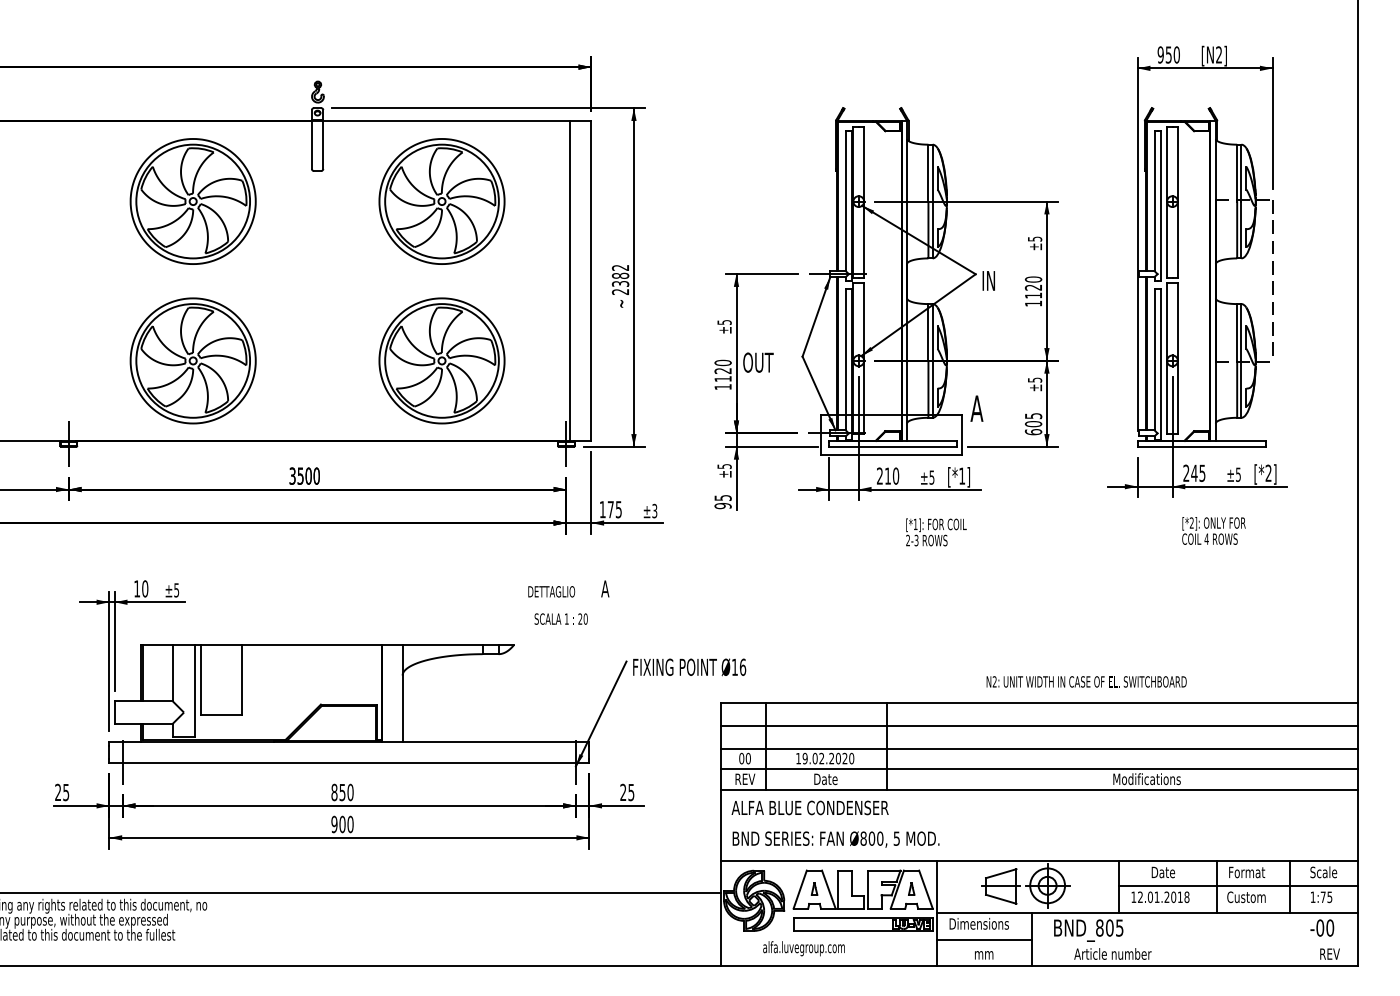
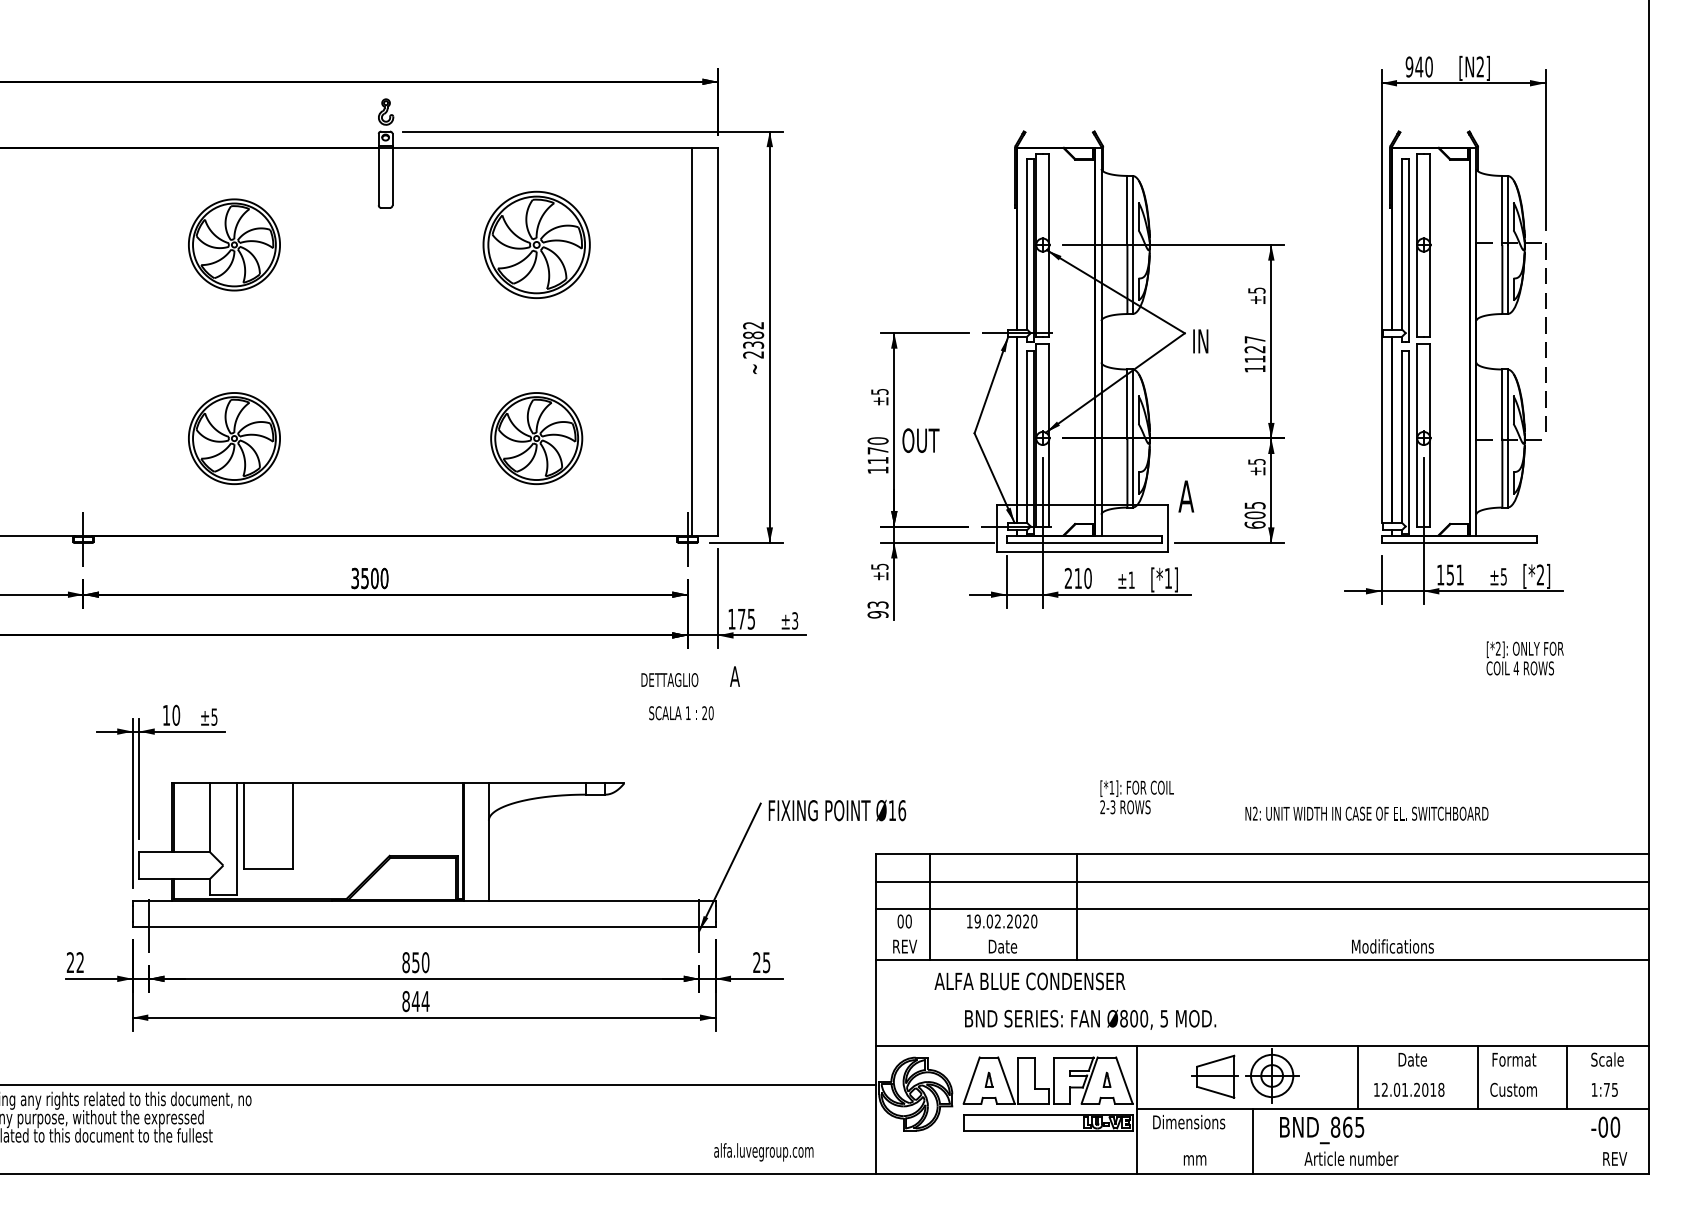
text: (1168, 54) -> (1418, 66), 950 -> 940
part: (192, 201) -> (233, 244), size x0.6
part: (441, 201) -> (536, 244), size x0.7
text: (1033, 279) -> (1255, 339), 1120 -> 1127
part: (192, 360) -> (233, 438), size x0.6
part: (441, 360) -> (536, 438), size x0.6
text: (722, 371) -> (877, 451), 1120 -> 1170
text: (1194, 472) -> (1450, 574), 245 -> 151
text: (931, 477) -> (1131, 580), ±5 -> ±1
text: (721, 497) -> (876, 604), 95 -> 93
text: (1213, 530) -> (1524, 657), moved
text: (936, 532) -> (1137, 797), moved
text: (568, 602) -> (690, 693), moved
text: (1086, 681) -> (1366, 813), moved
line: (1039, 769) -> (1262, 934), removed
text: (66, 792) -> (80, 962), 25 -> 22
text: (809, 807) -> (1029, 980), moved
text: (342, 824) -> (415, 1001), 900 -> 844
text: (835, 839) -> (1089, 1019), moved
line: (1238, 885) -> (1503, 1075), removed
text: (1109, 927) -> (1347, 1126), BND_805 -> BND_865
line: (984, 940) -> (1195, 1142), removed
text: (803, 948) -> (763, 1152), moved

